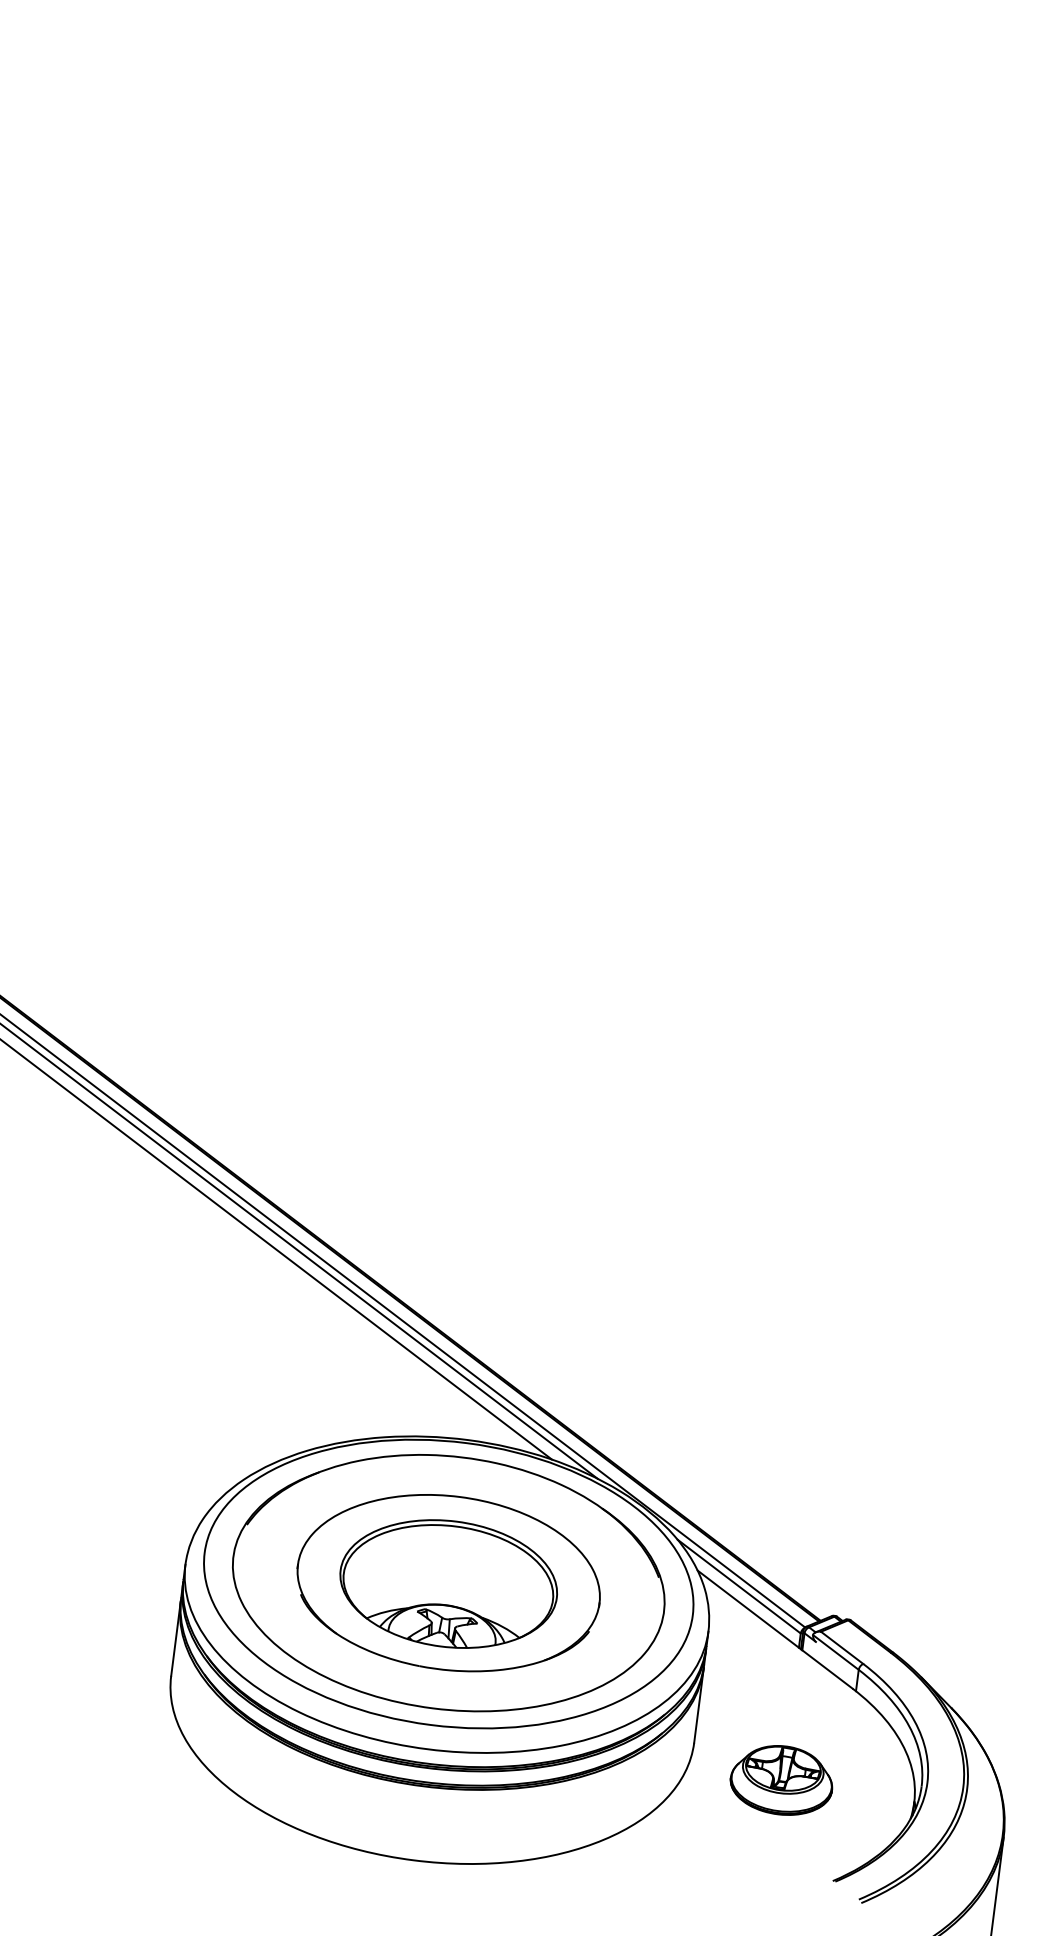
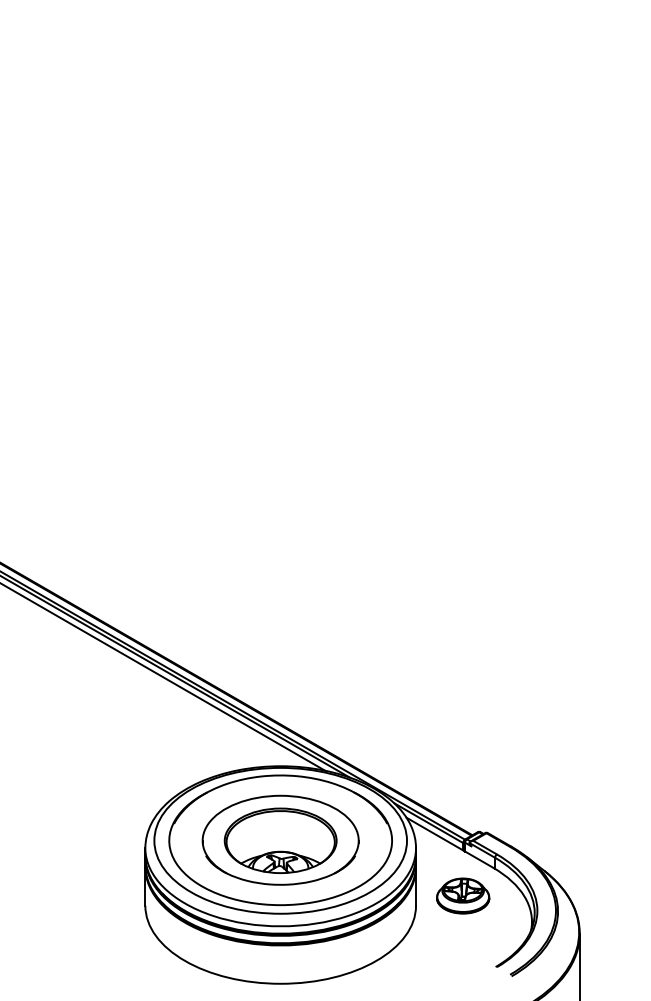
part: (782, 1779) -> (463, 895), moved

